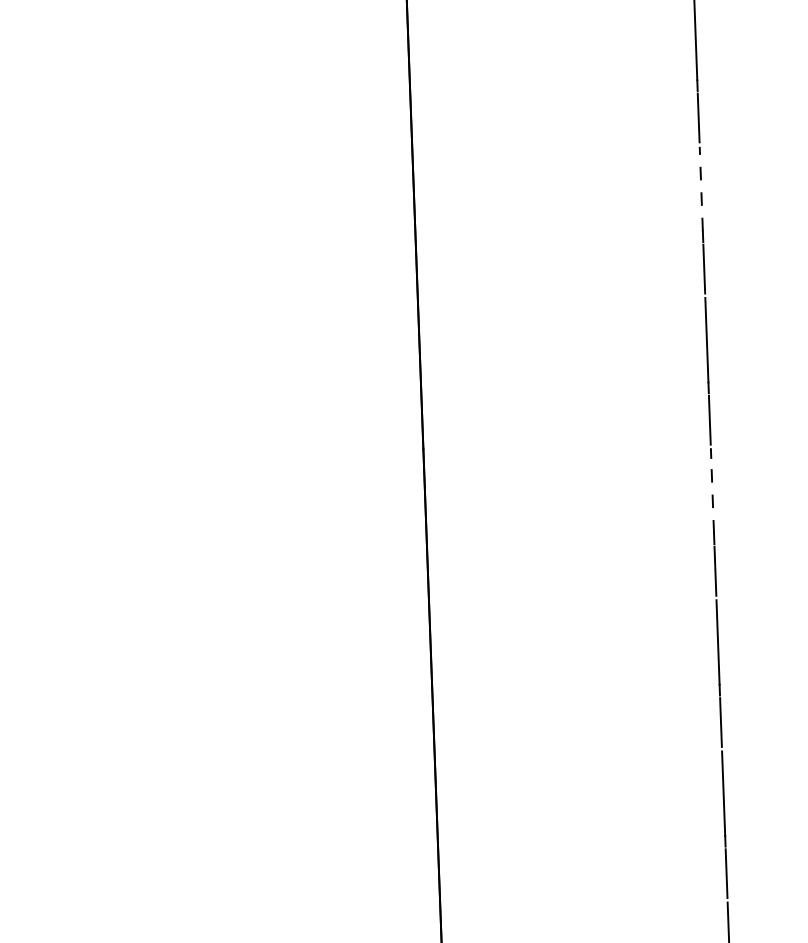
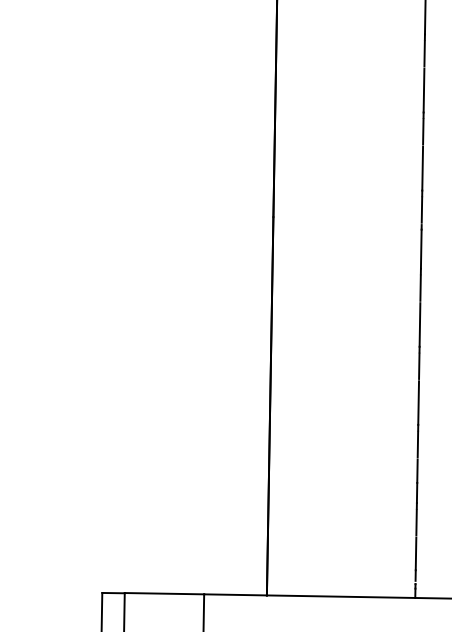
line: (702, 188) -> (424, 90), dashed -> solid
line: (713, 496) -> (421, 249), dashed -> solid

